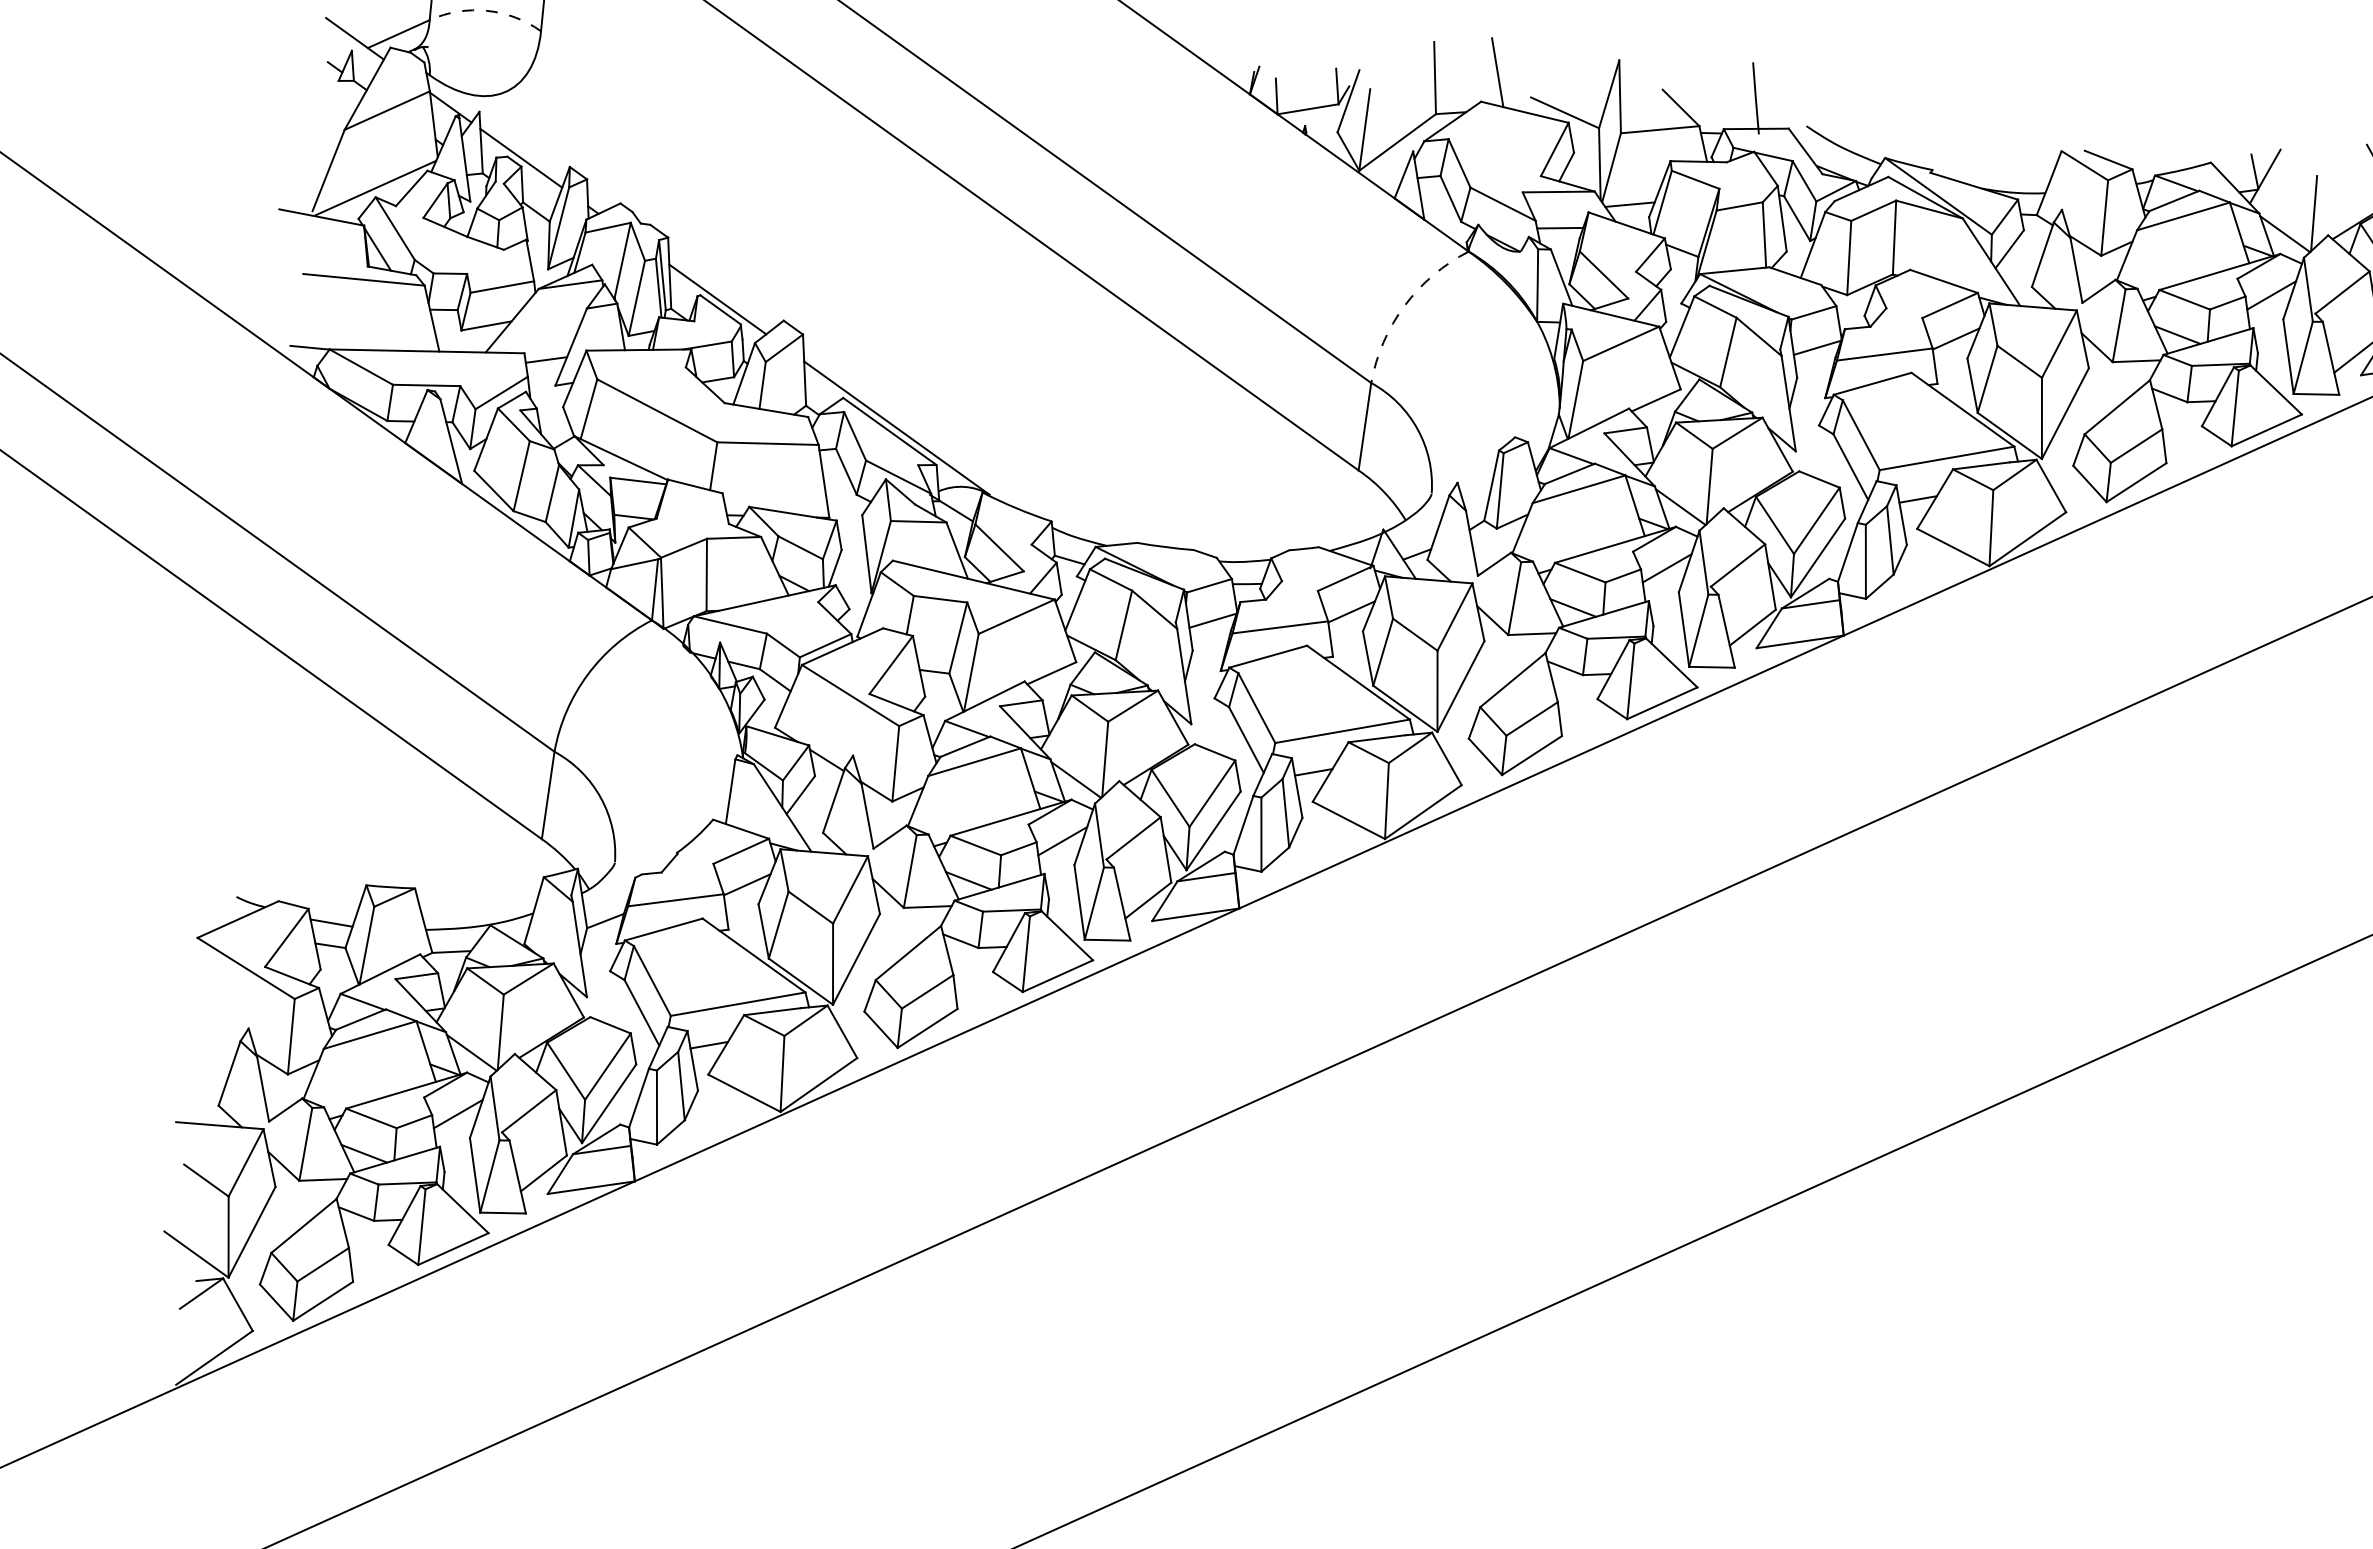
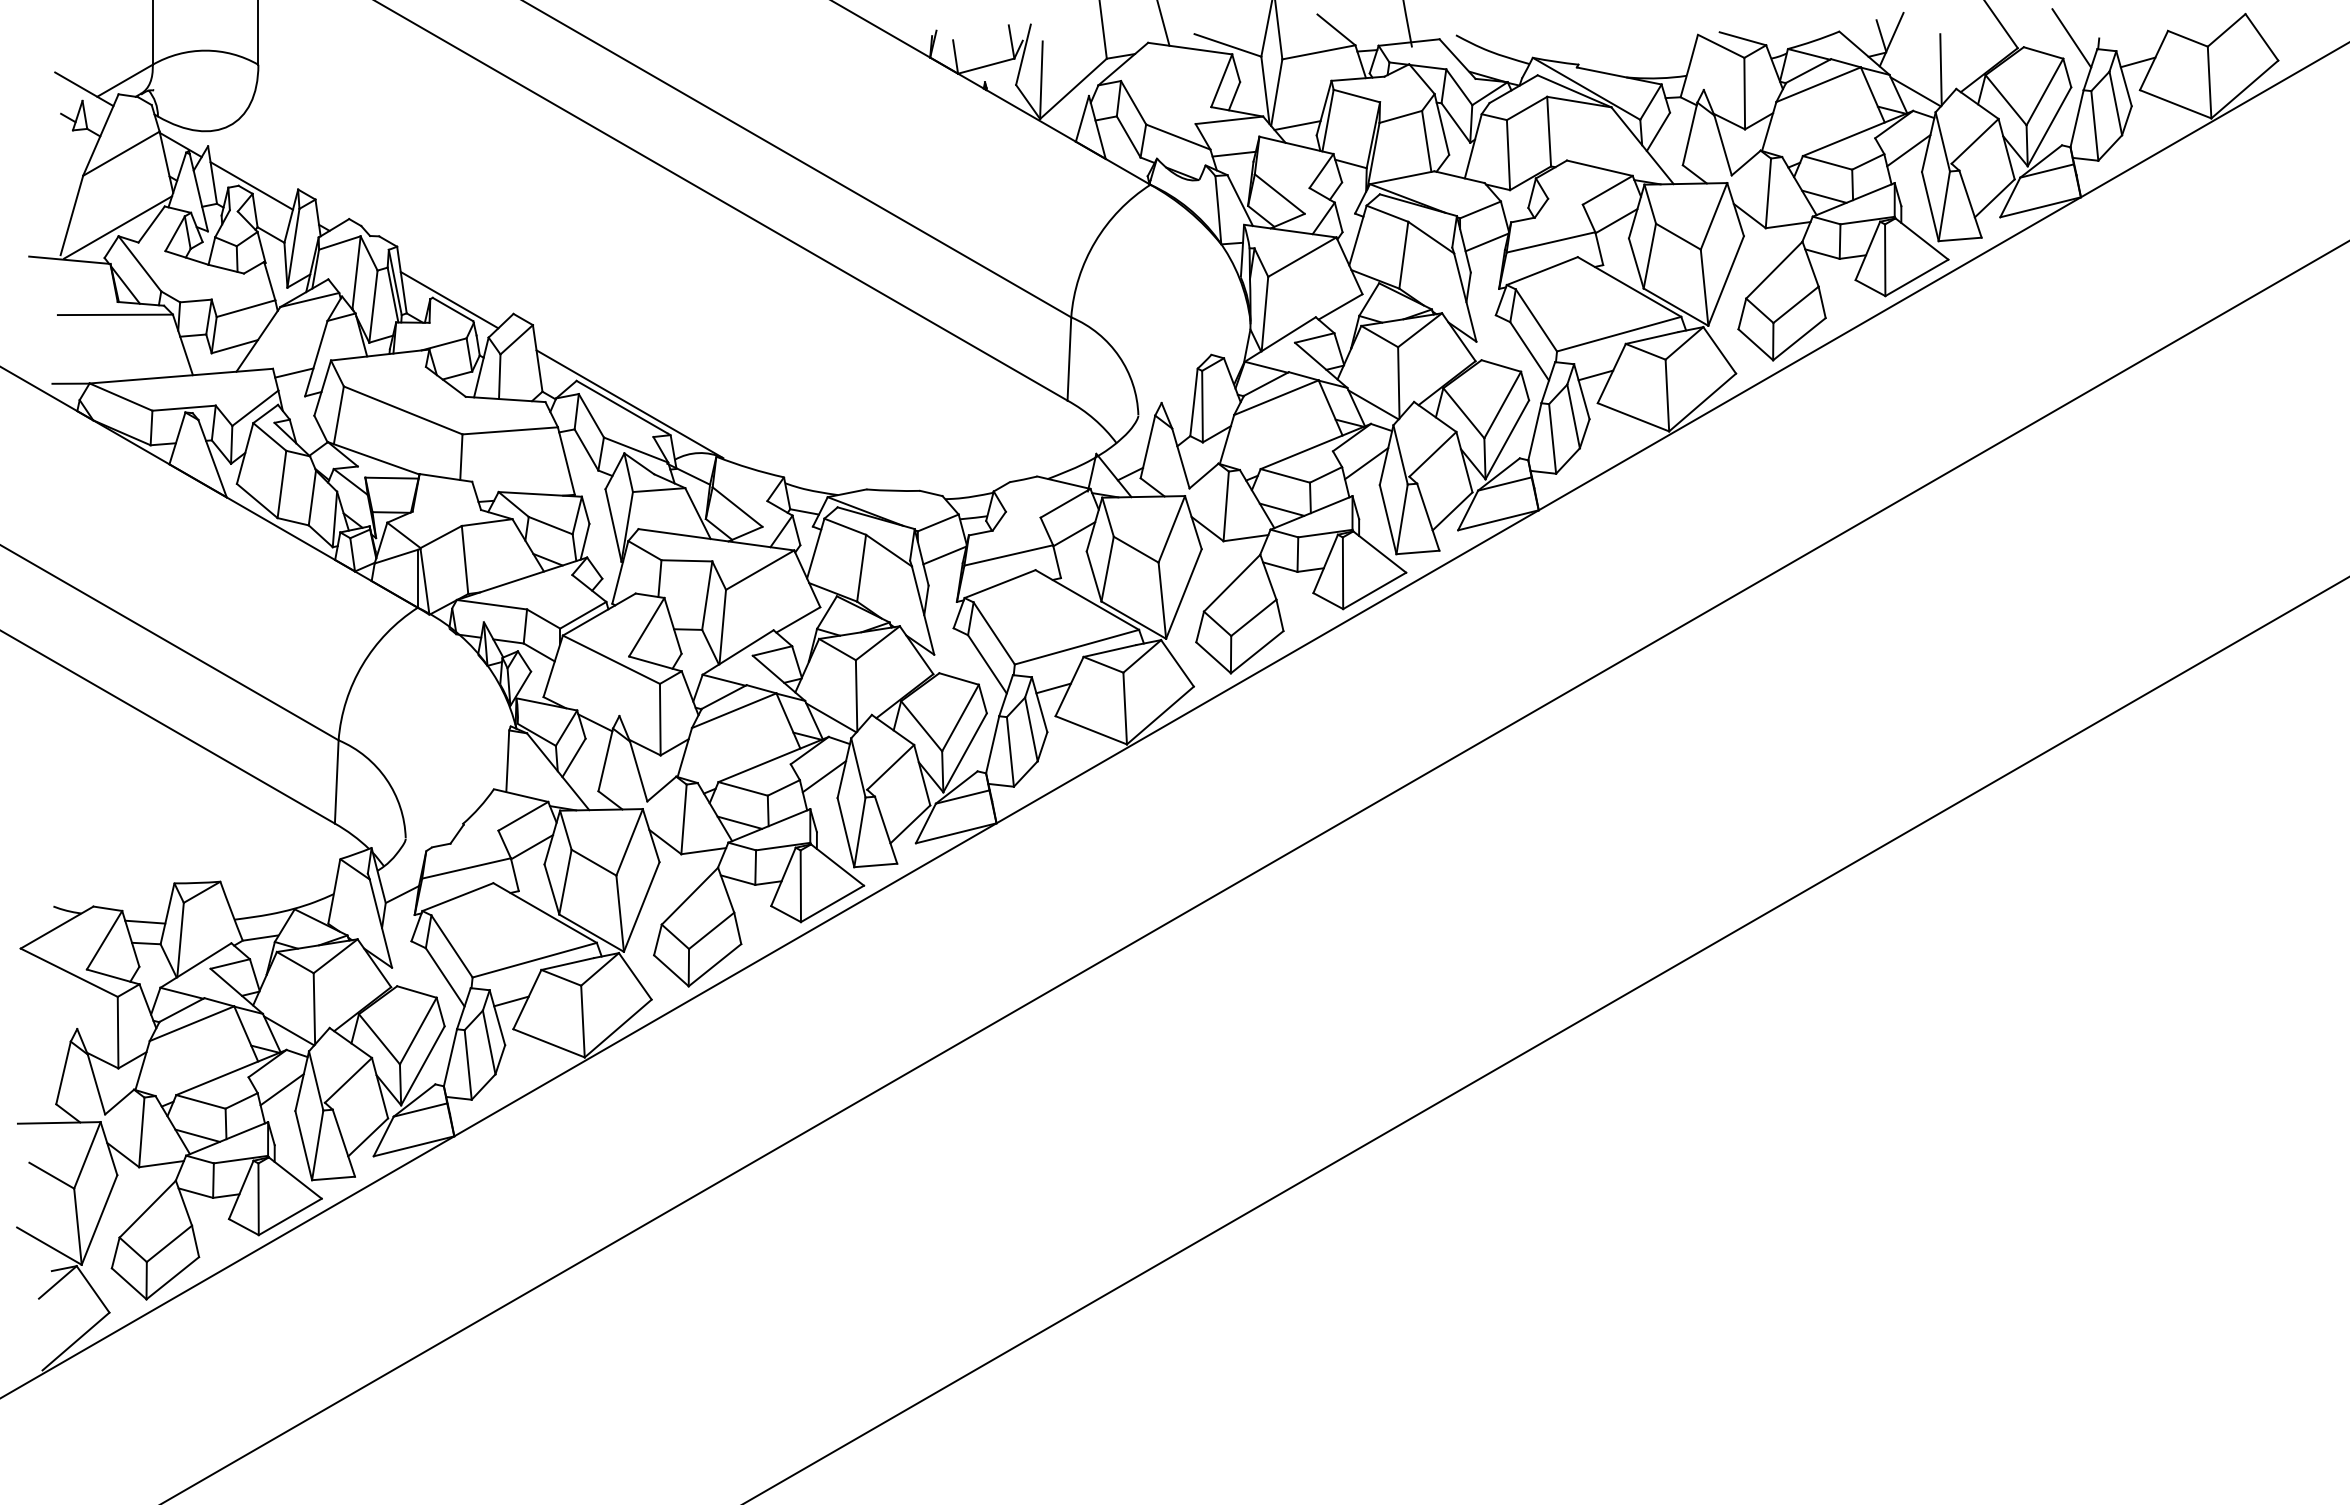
arc: (486, 10) -> (205, 50), dashed -> solid
arc: (1404, 305) -> (1095, 241), dashed -> solid

